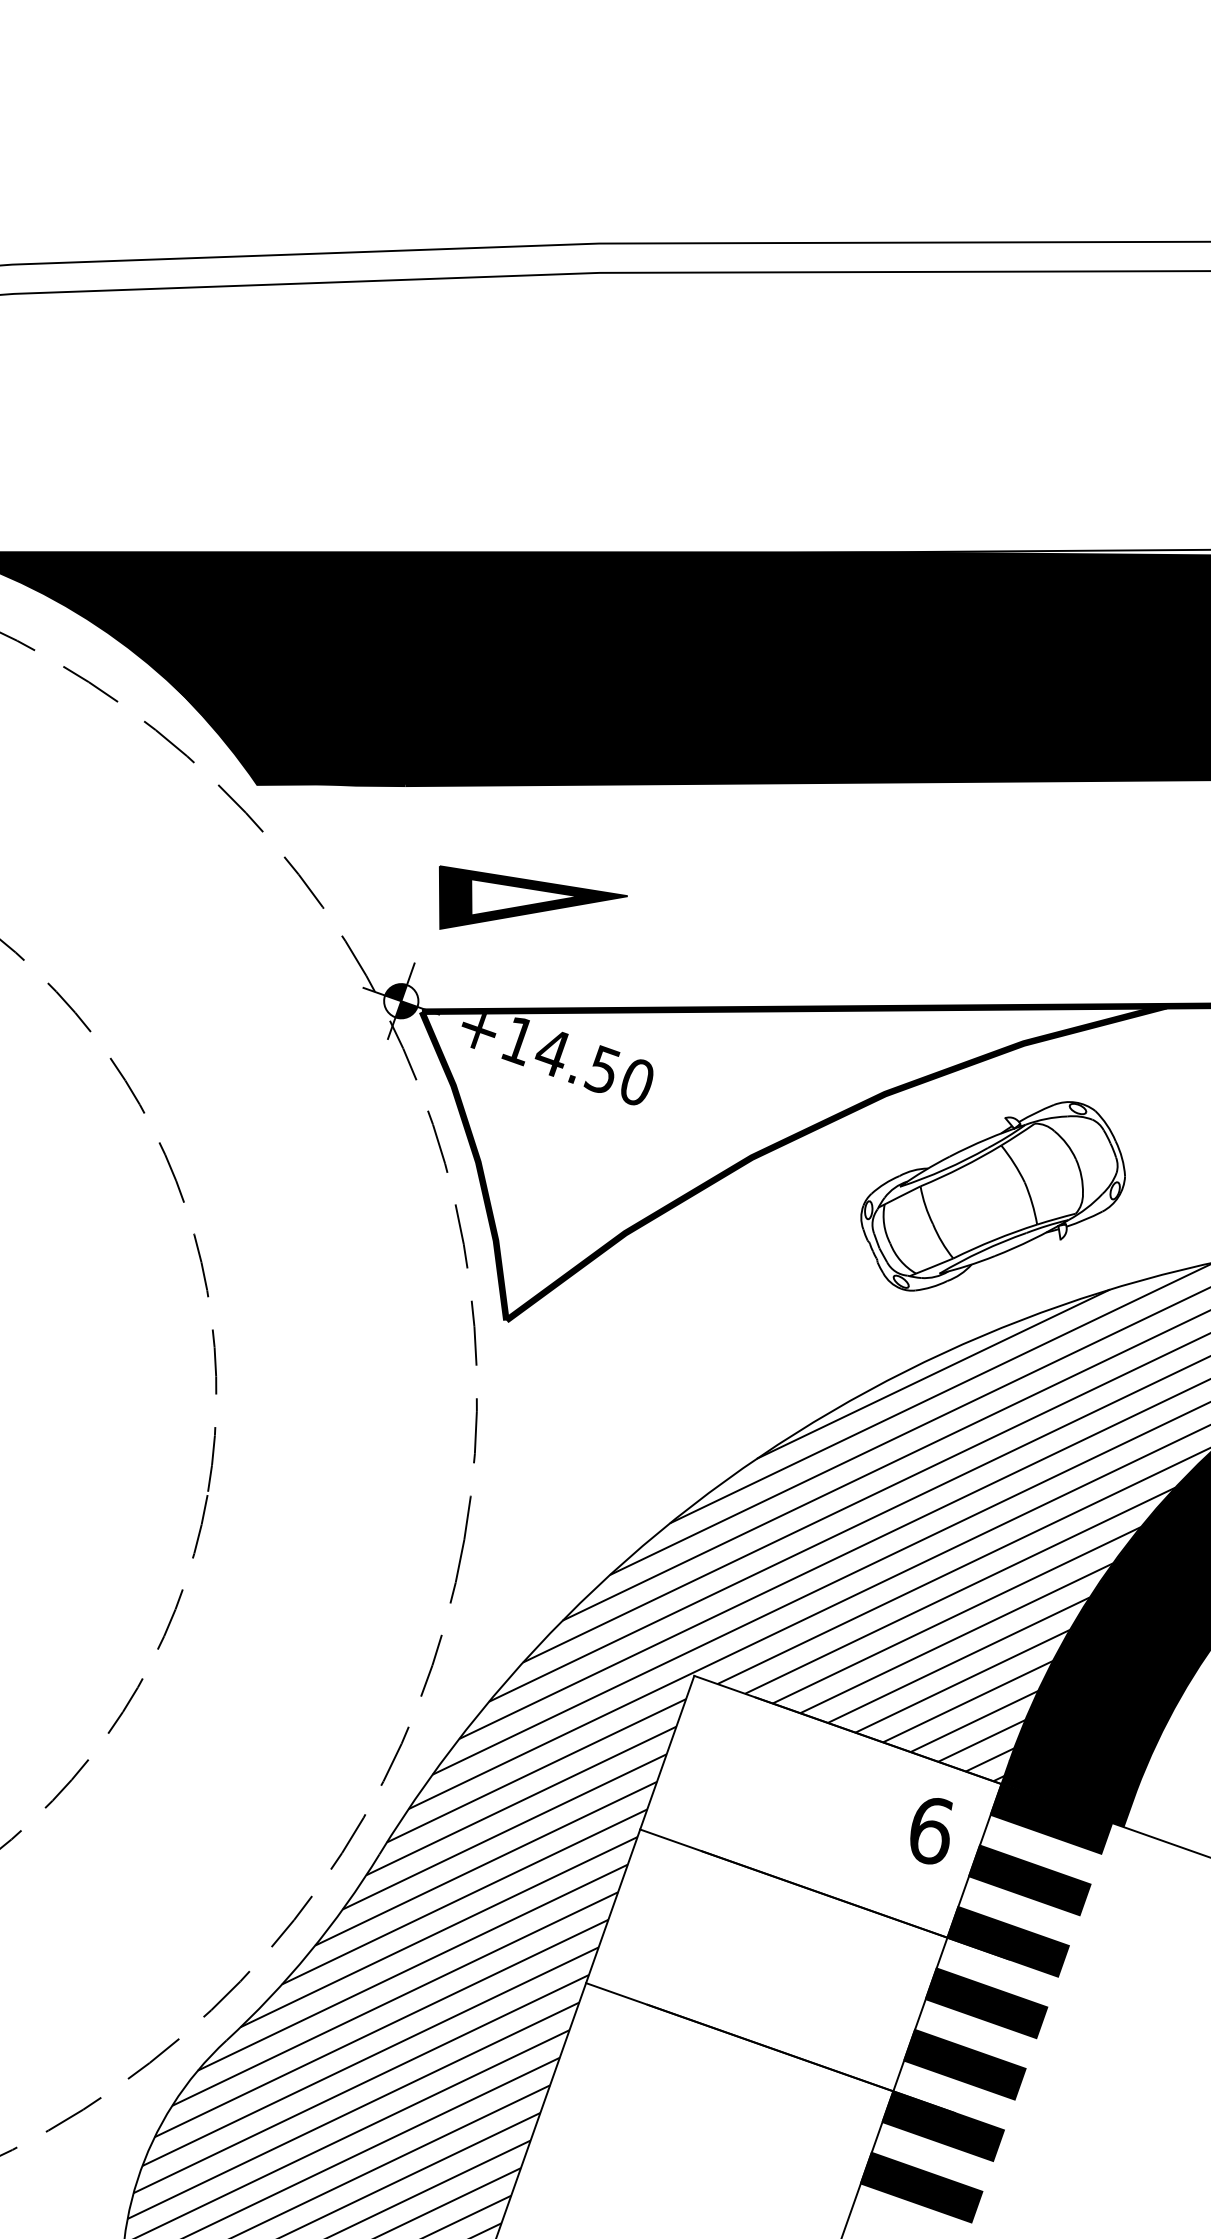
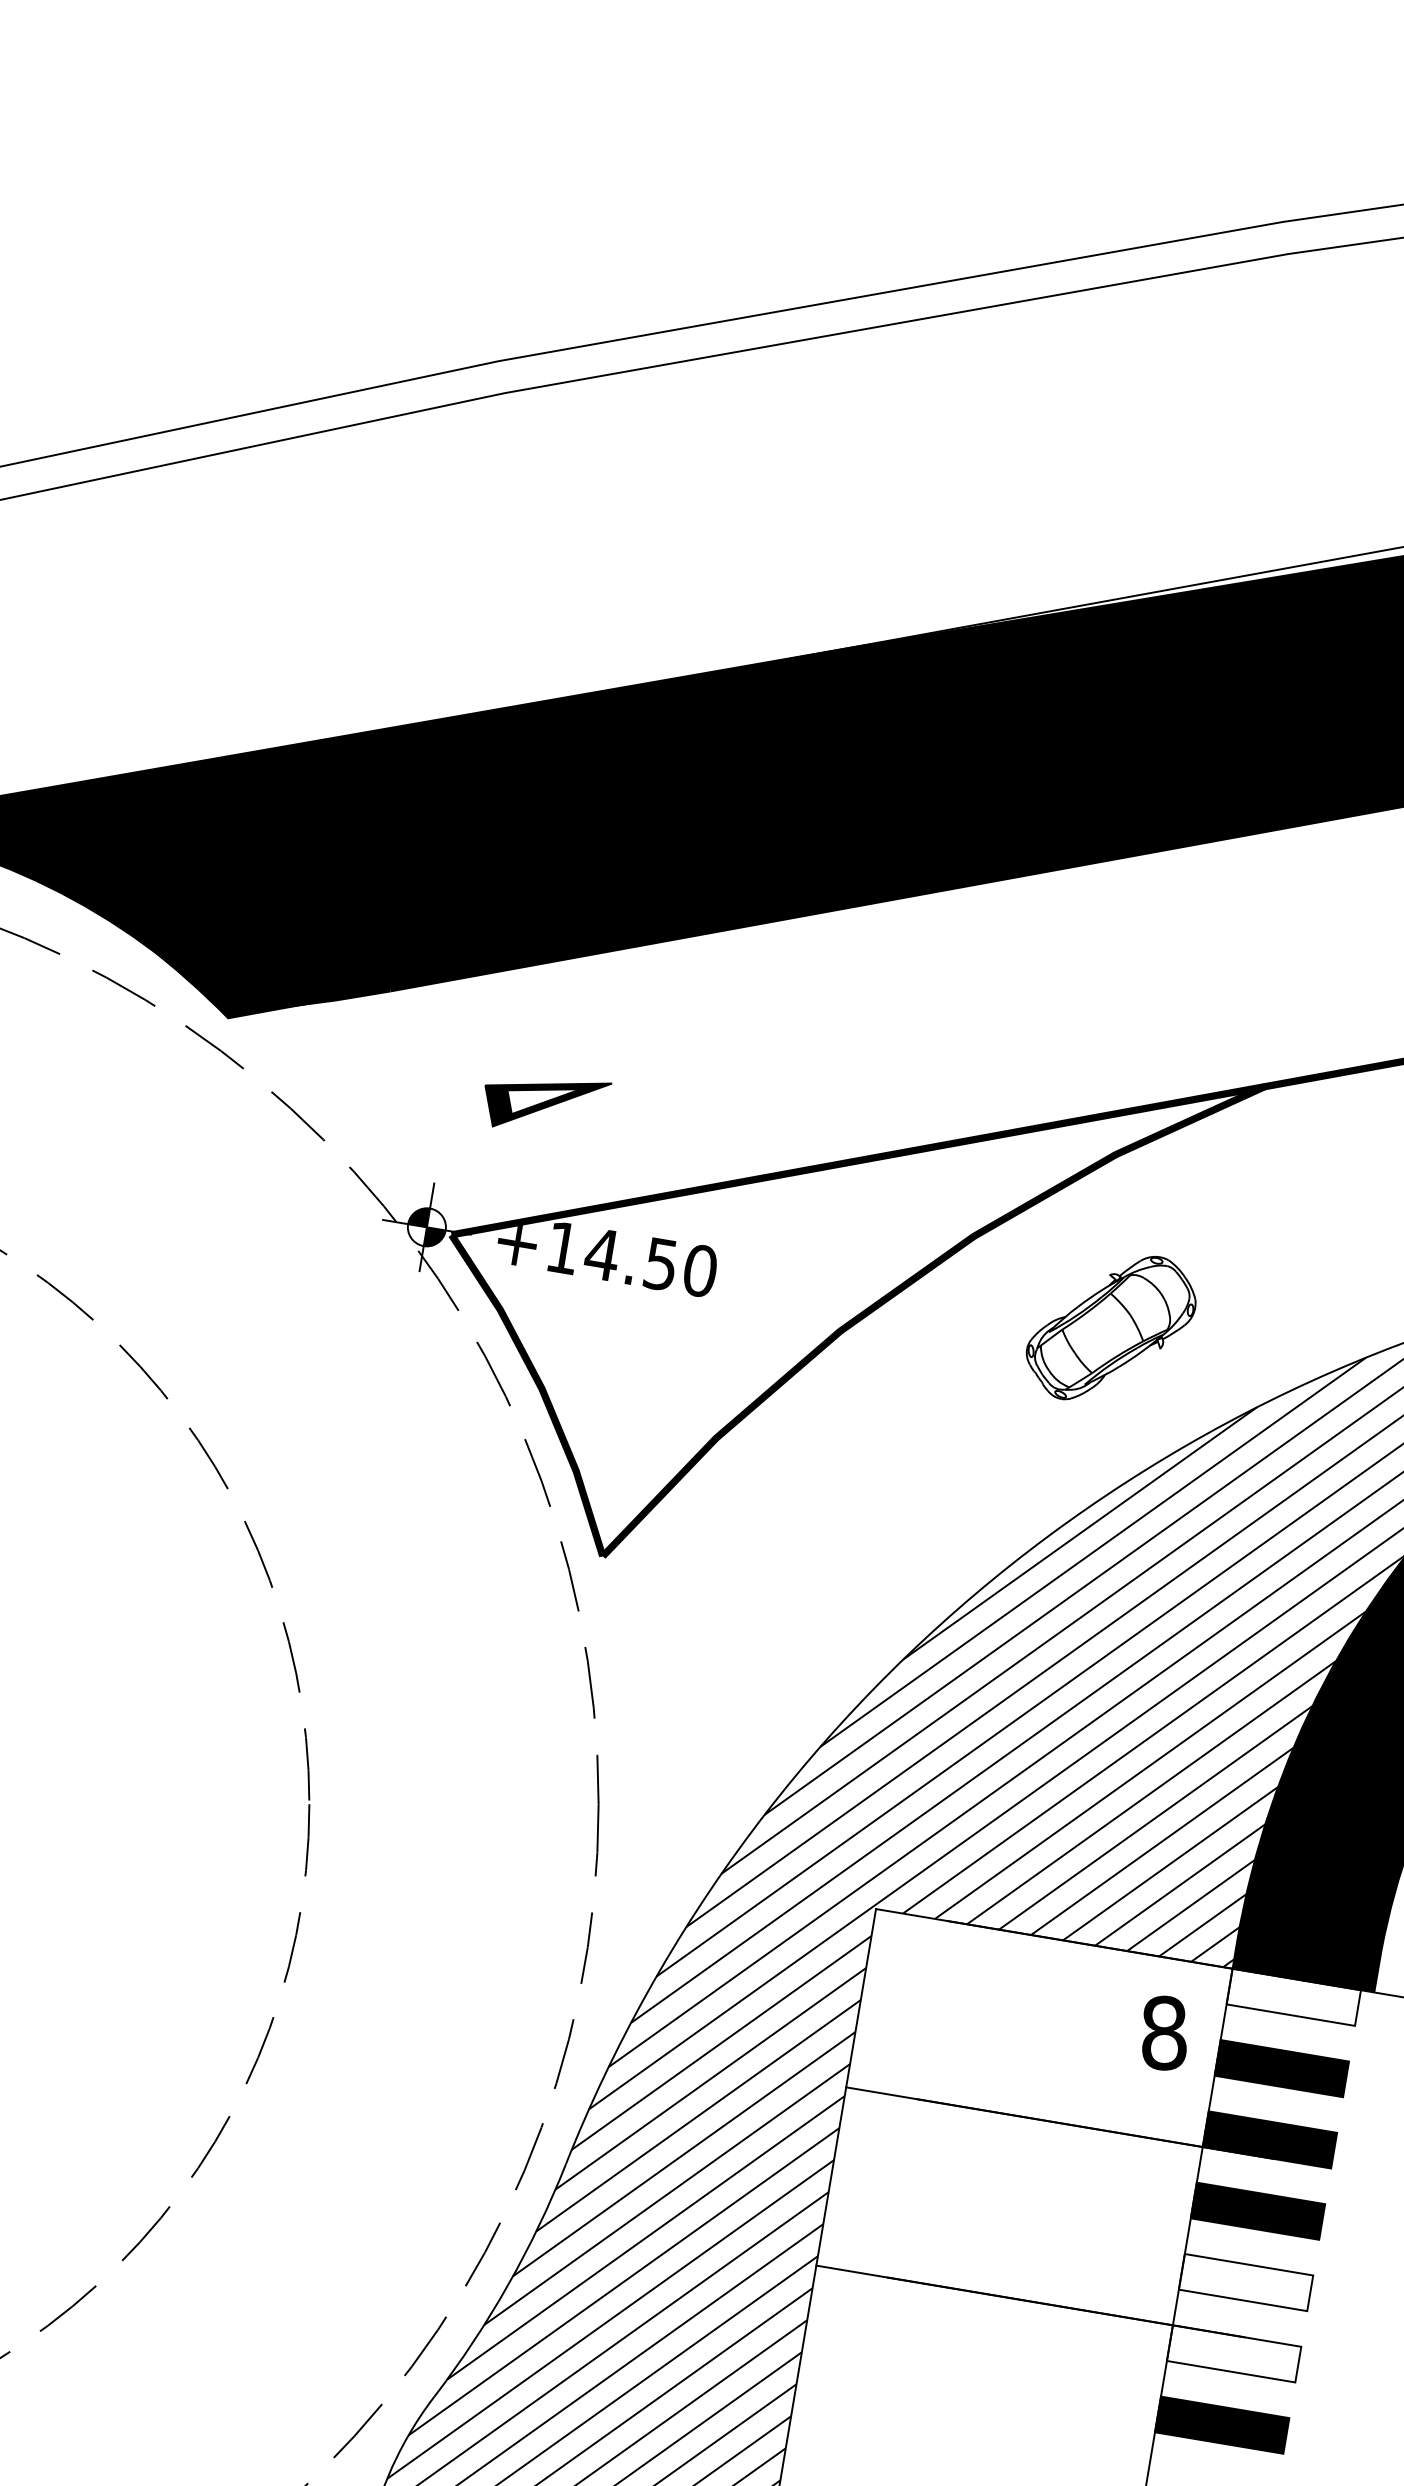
part: (528, 911) -> (548, 1104), size x0.6
part: (992, 1196) -> (1110, 1327), size x0.6
fill: (1051, 1818) -> (1293, 1996), removed
text: (931, 1830) -> (1164, 2032), 6 -> 8
fill: (964, 2064) -> (1245, 2282), removed
fill: (942, 2125) -> (1233, 2353), removed

